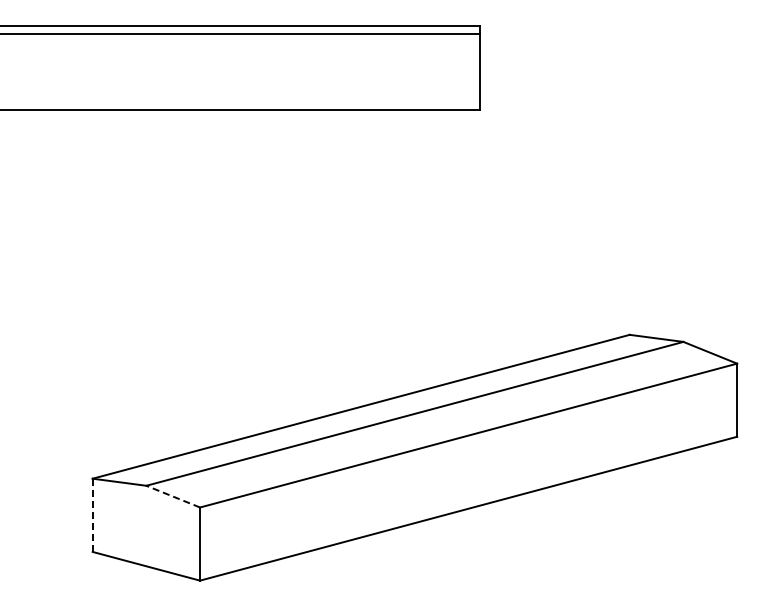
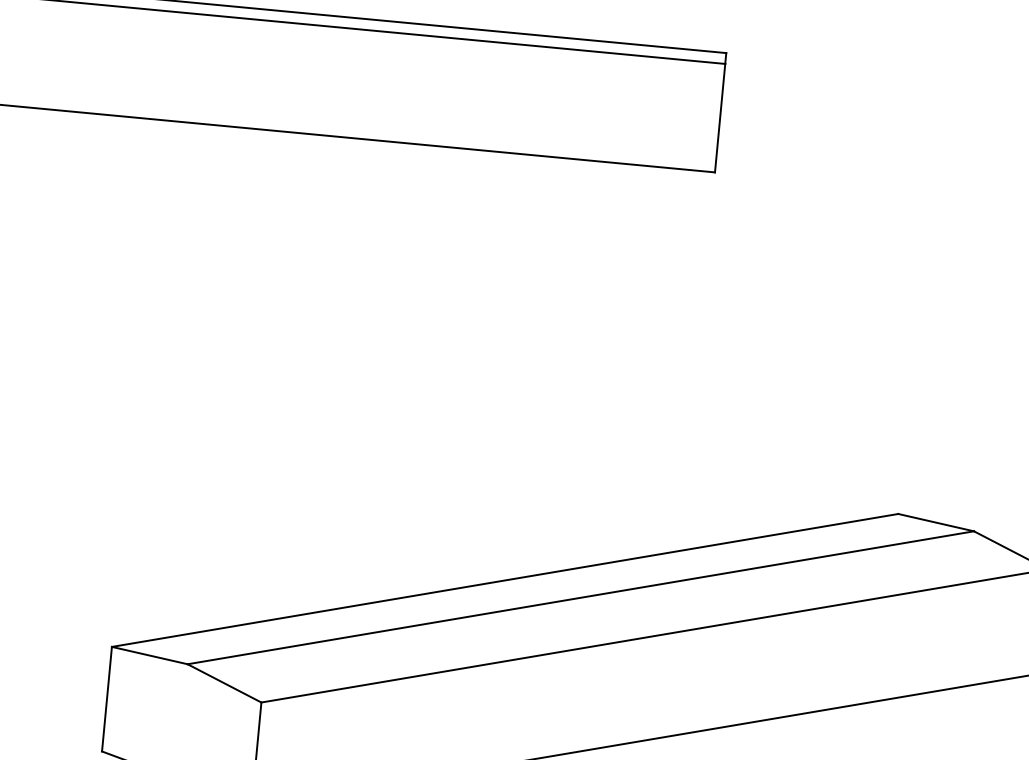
line: (173, 496) -> (224, 683), dashed -> solid
line: (92, 515) -> (106, 699), dashed -> solid

